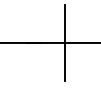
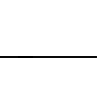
line: (65, 43) -> (57, 57), removed

